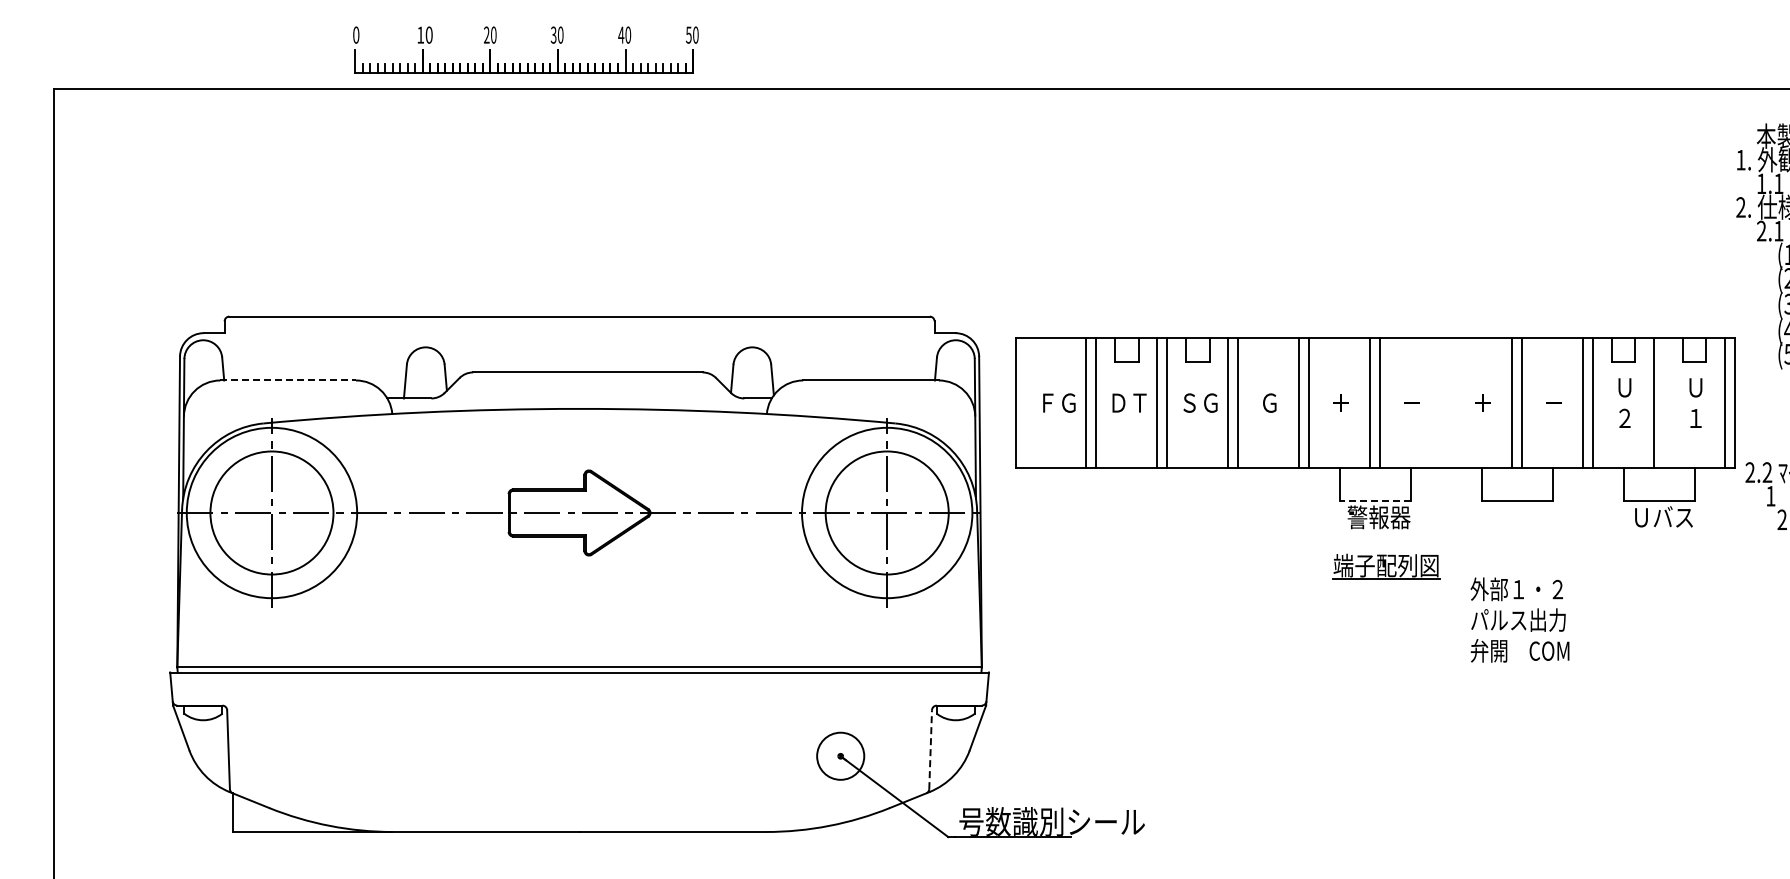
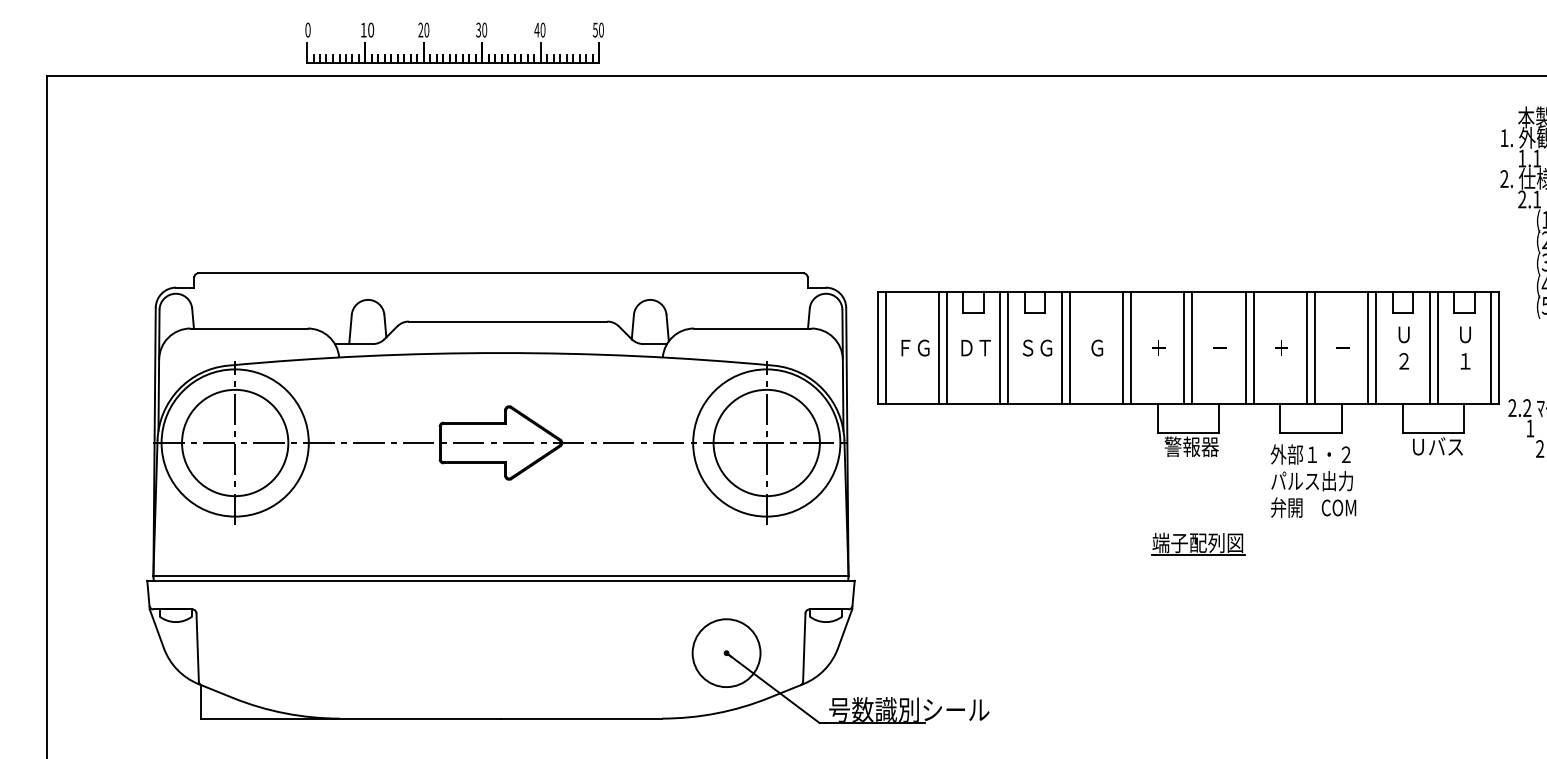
line: (288, 380) -> (249, 328), dashed -> solid
line: (1024, 403) -> (885, 348), added
line: (1441, 403) -> (1245, 348), added
line: (1450, 403) -> (1253, 348), added
line: (1663, 403) -> (1437, 348), added
line: (1374, 501) -> (1187, 433), dashed -> solid
part: (1386, 566) -> (1198, 543), moved
text: (1519, 619) -> (1313, 480), moved
line: (930, 749) -> (804, 647), dashed -> solid
circle: (840, 756) -> (726, 653), size x1.67

